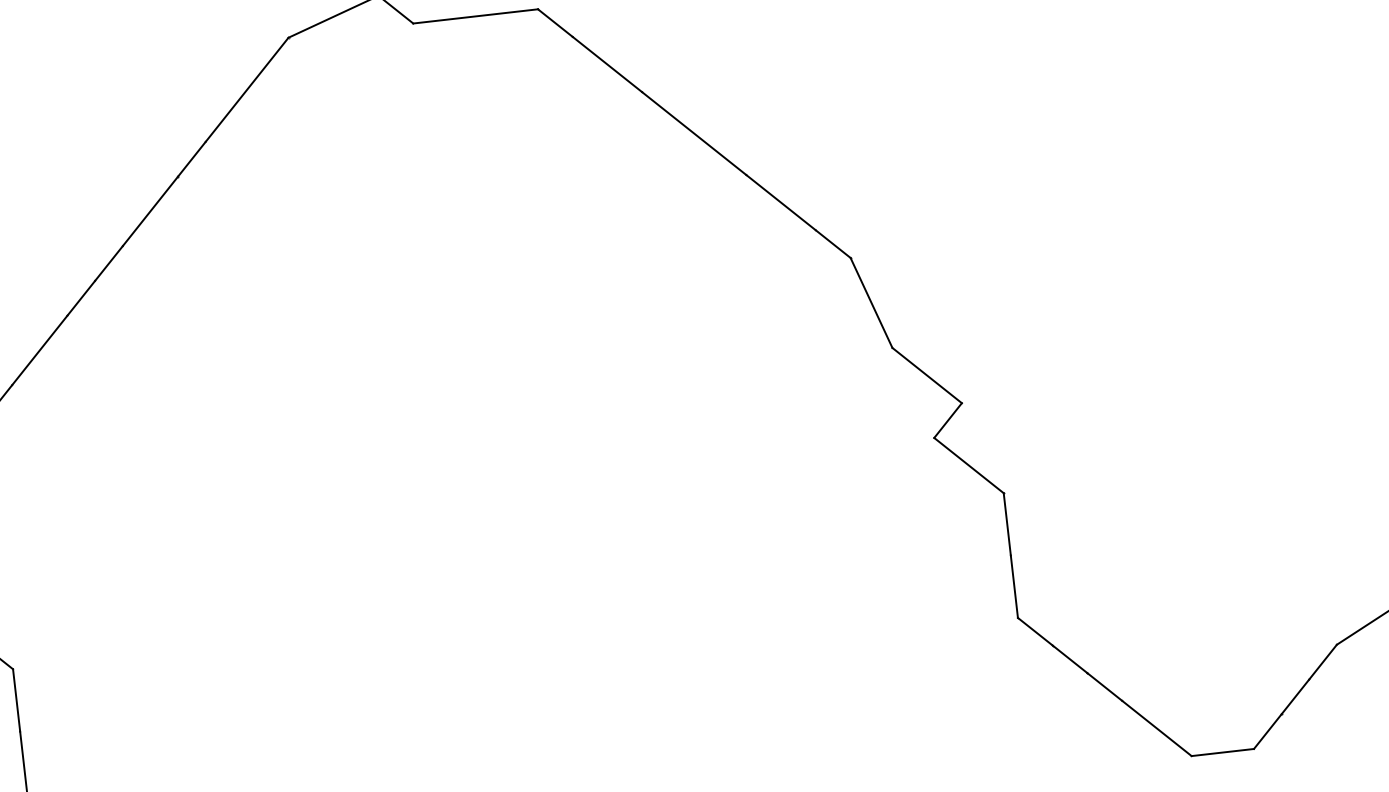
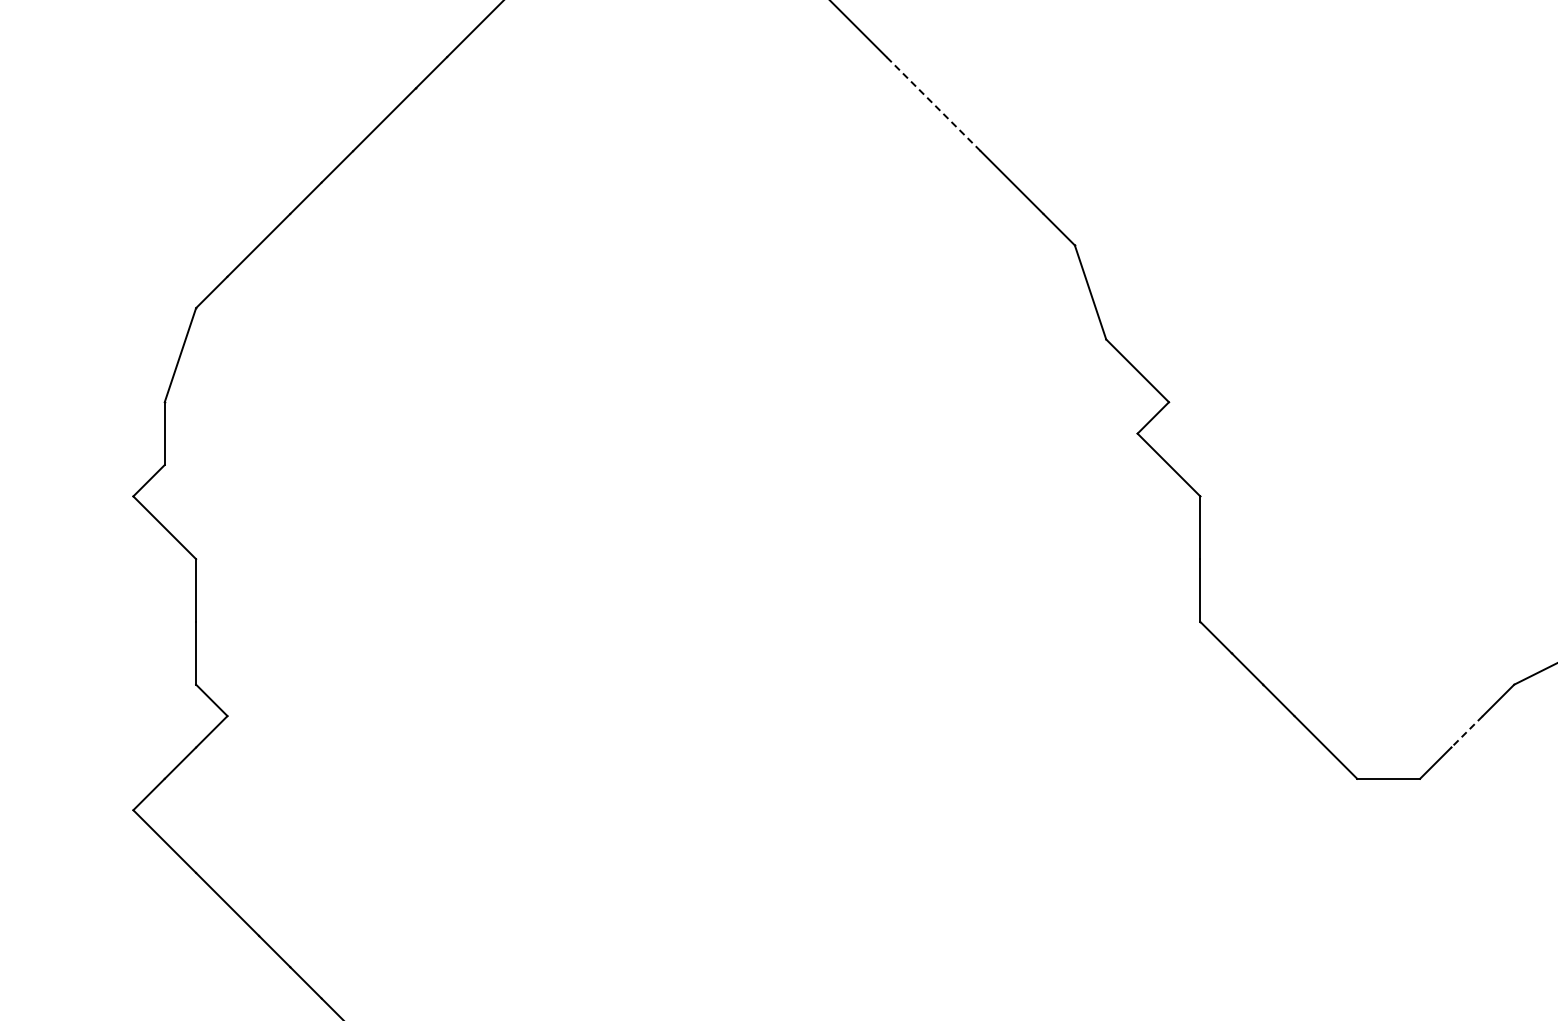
line: (694, 134) -> (933, 104), solid -> dashed
line: (1294, 697) -> (1466, 732), solid -> dashed

